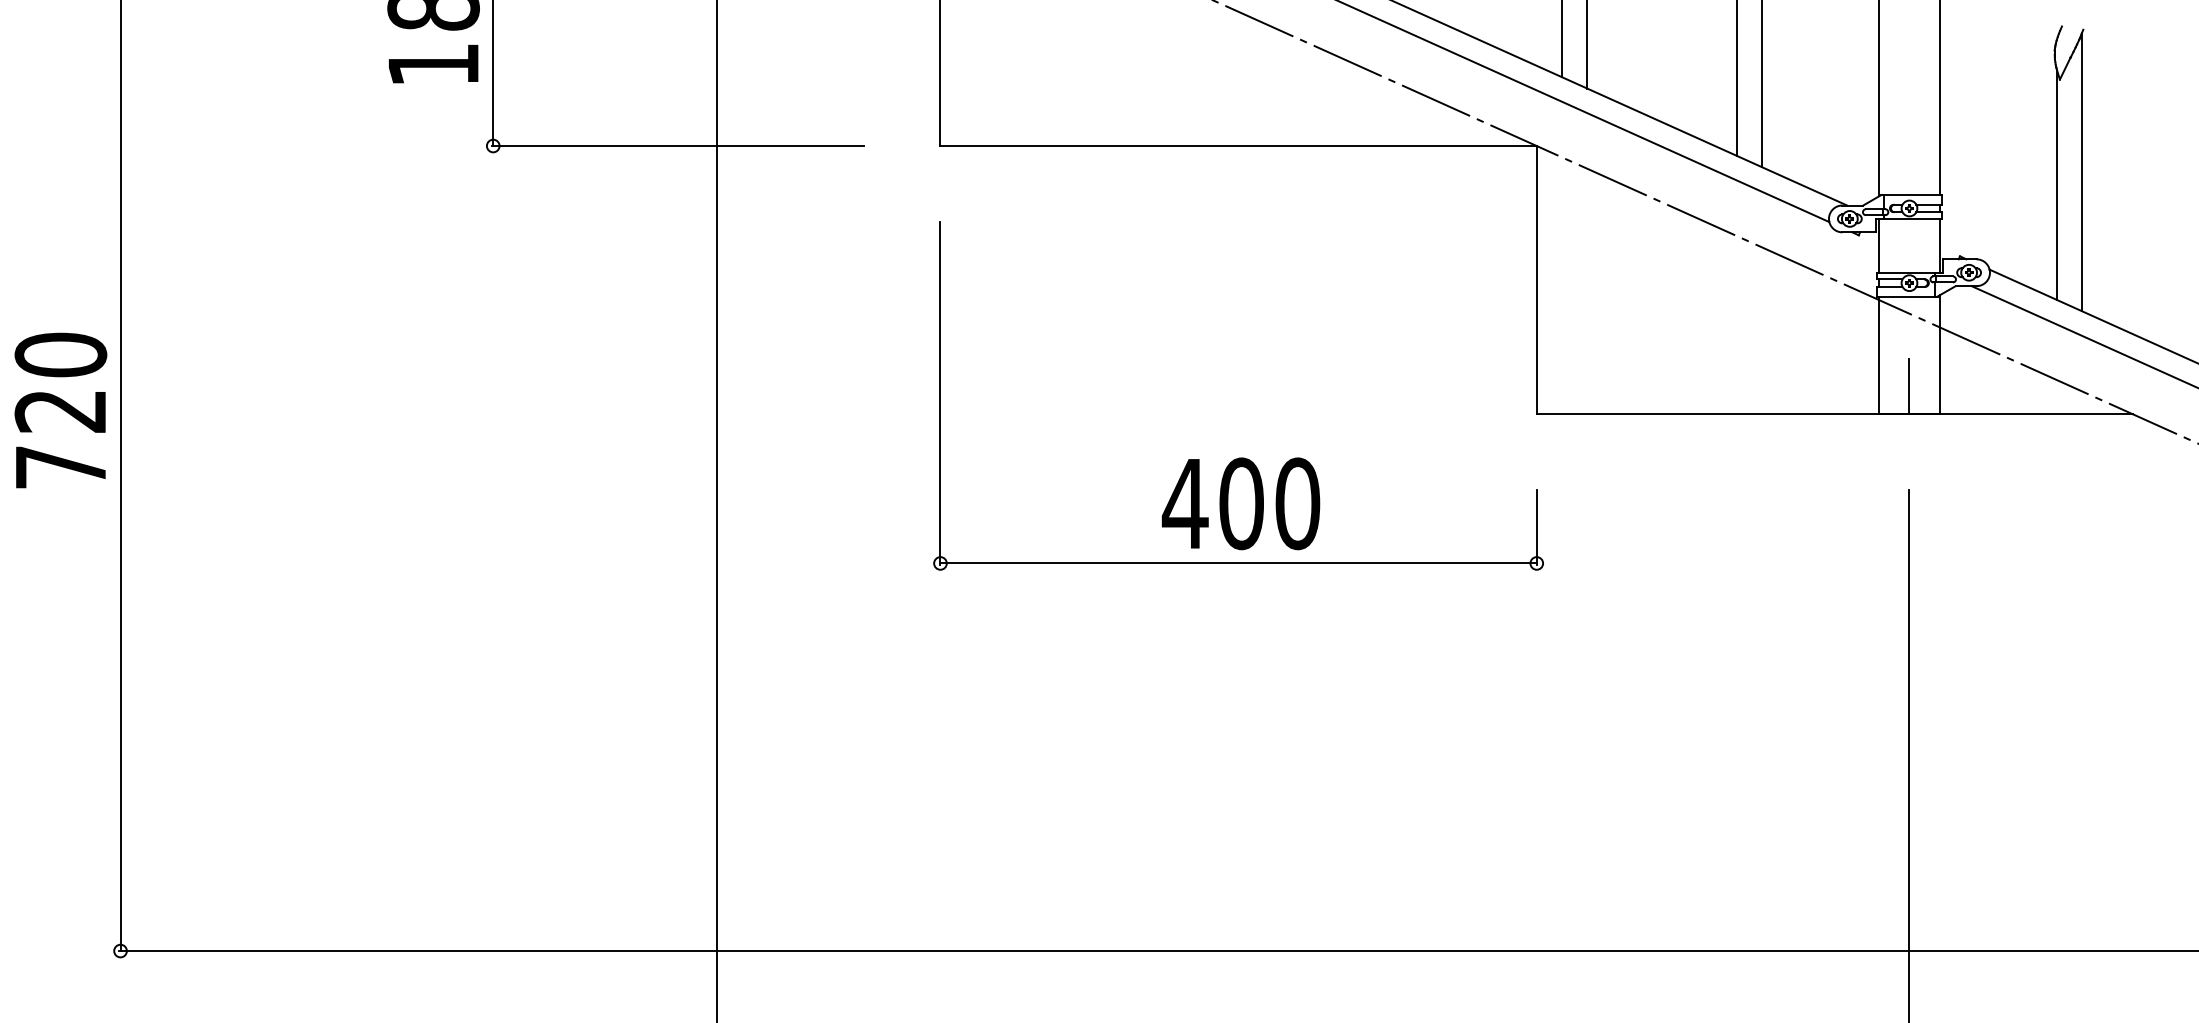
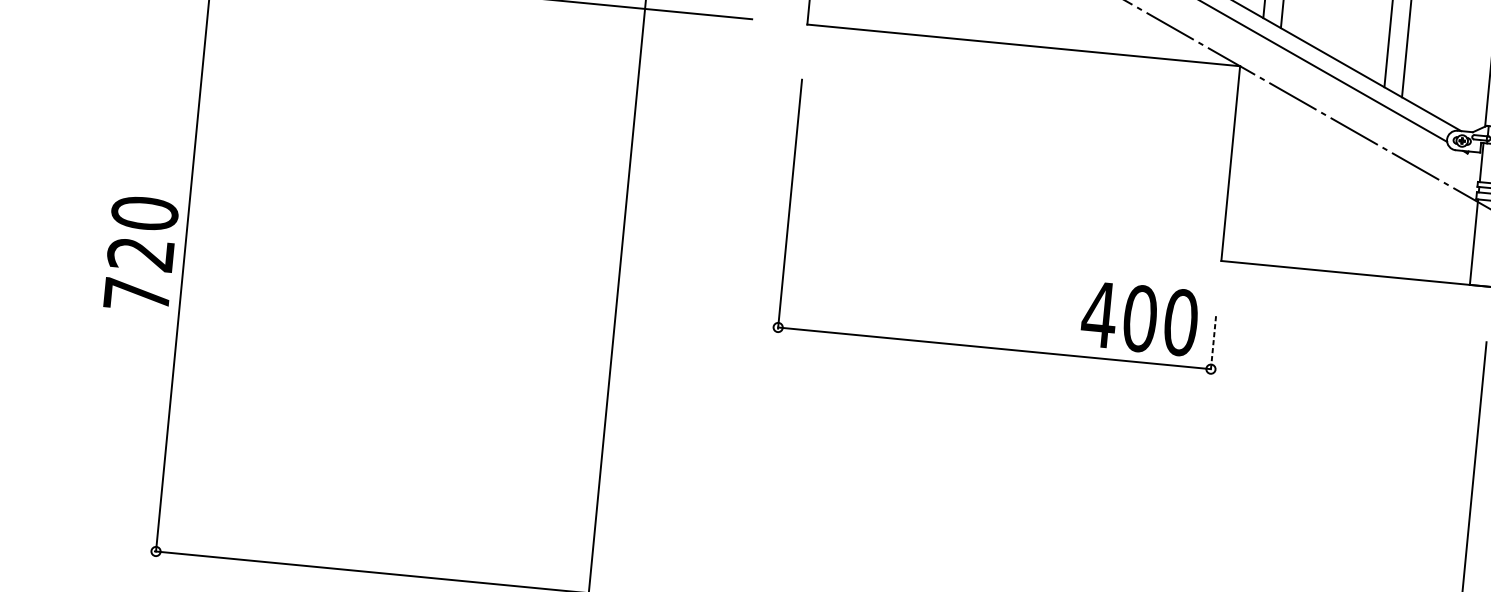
text: (60, 410) -> (140, 253), moved
text: (1240, 503) -> (1139, 318), moved
line: (1536, 528) -> (1213, 343), solid -> dashed

